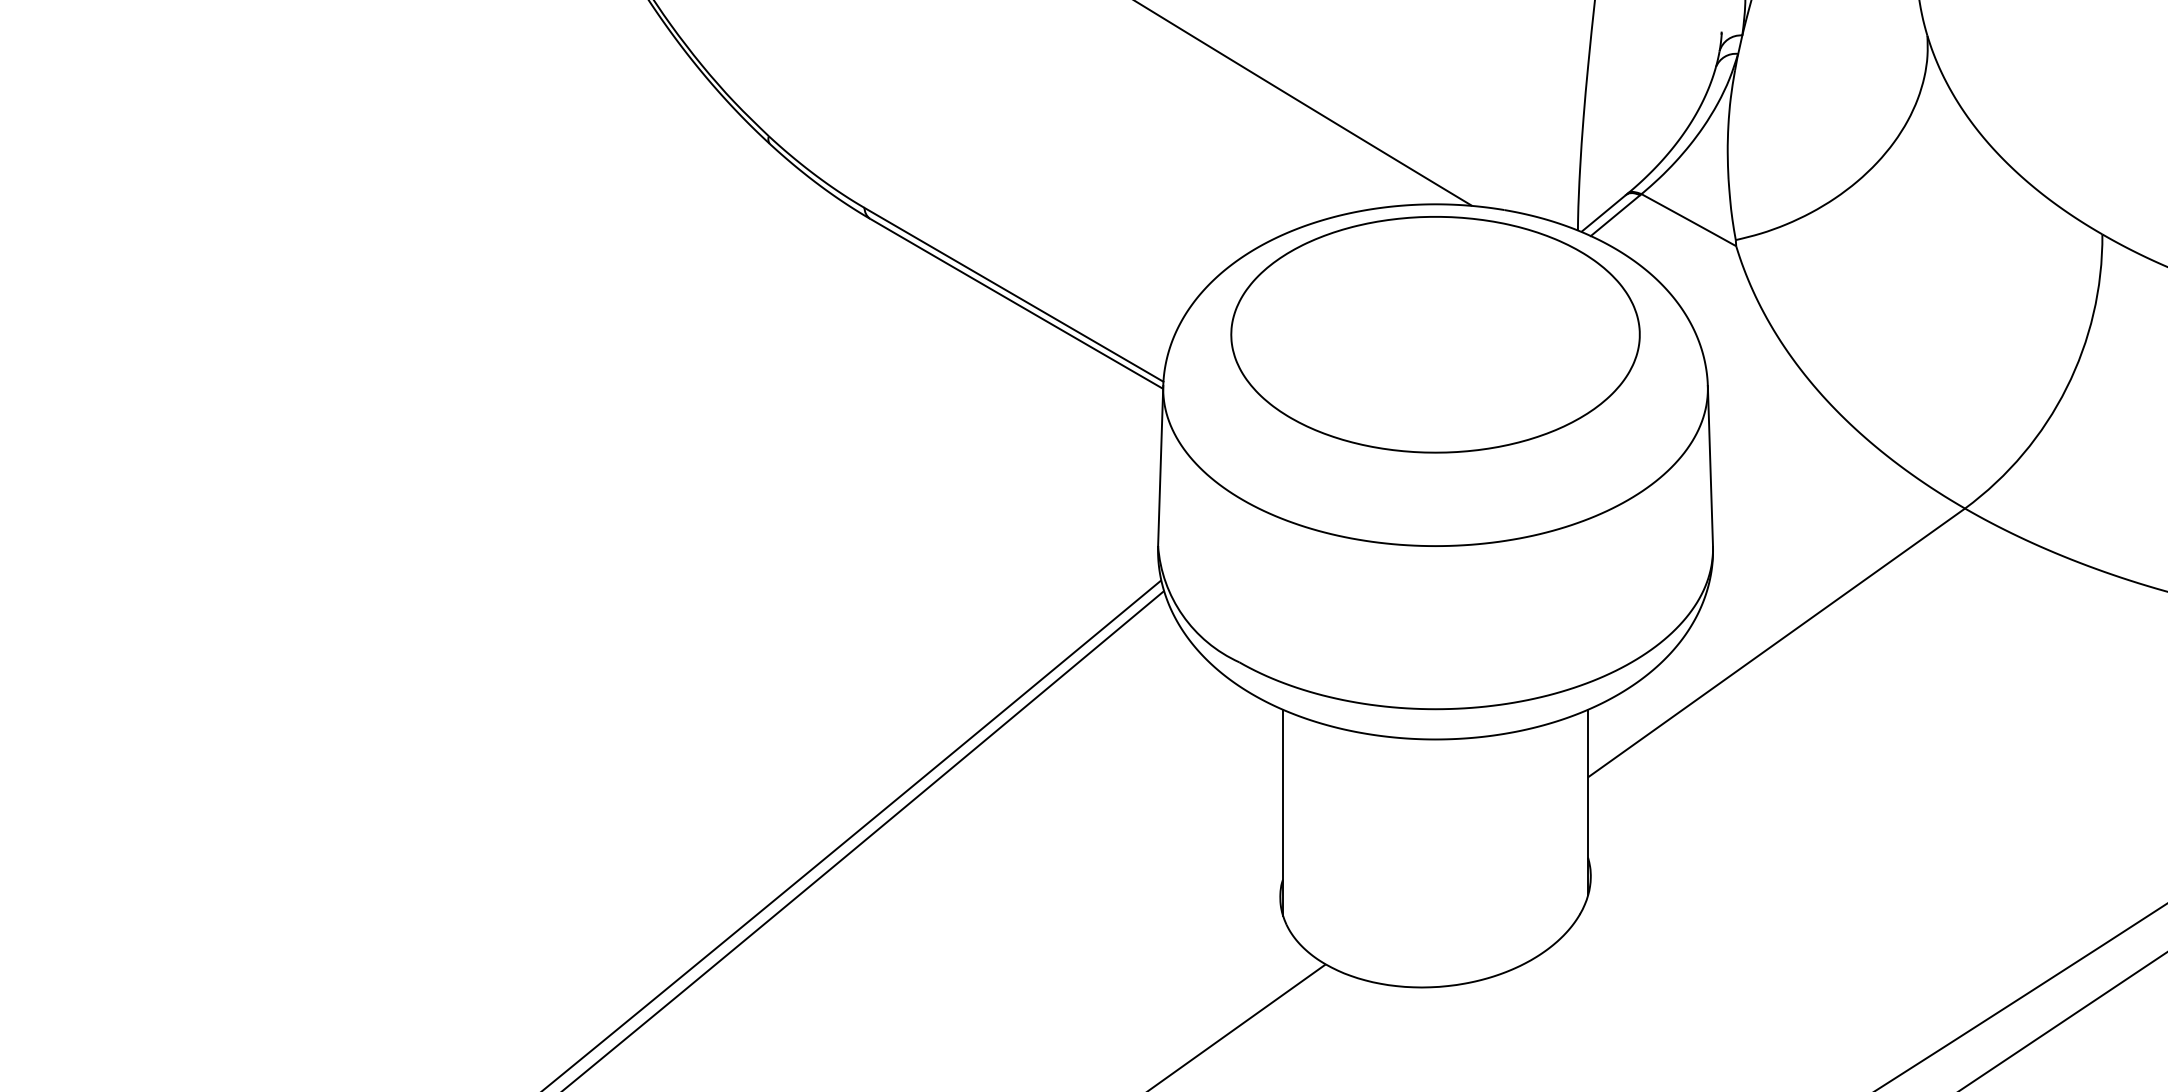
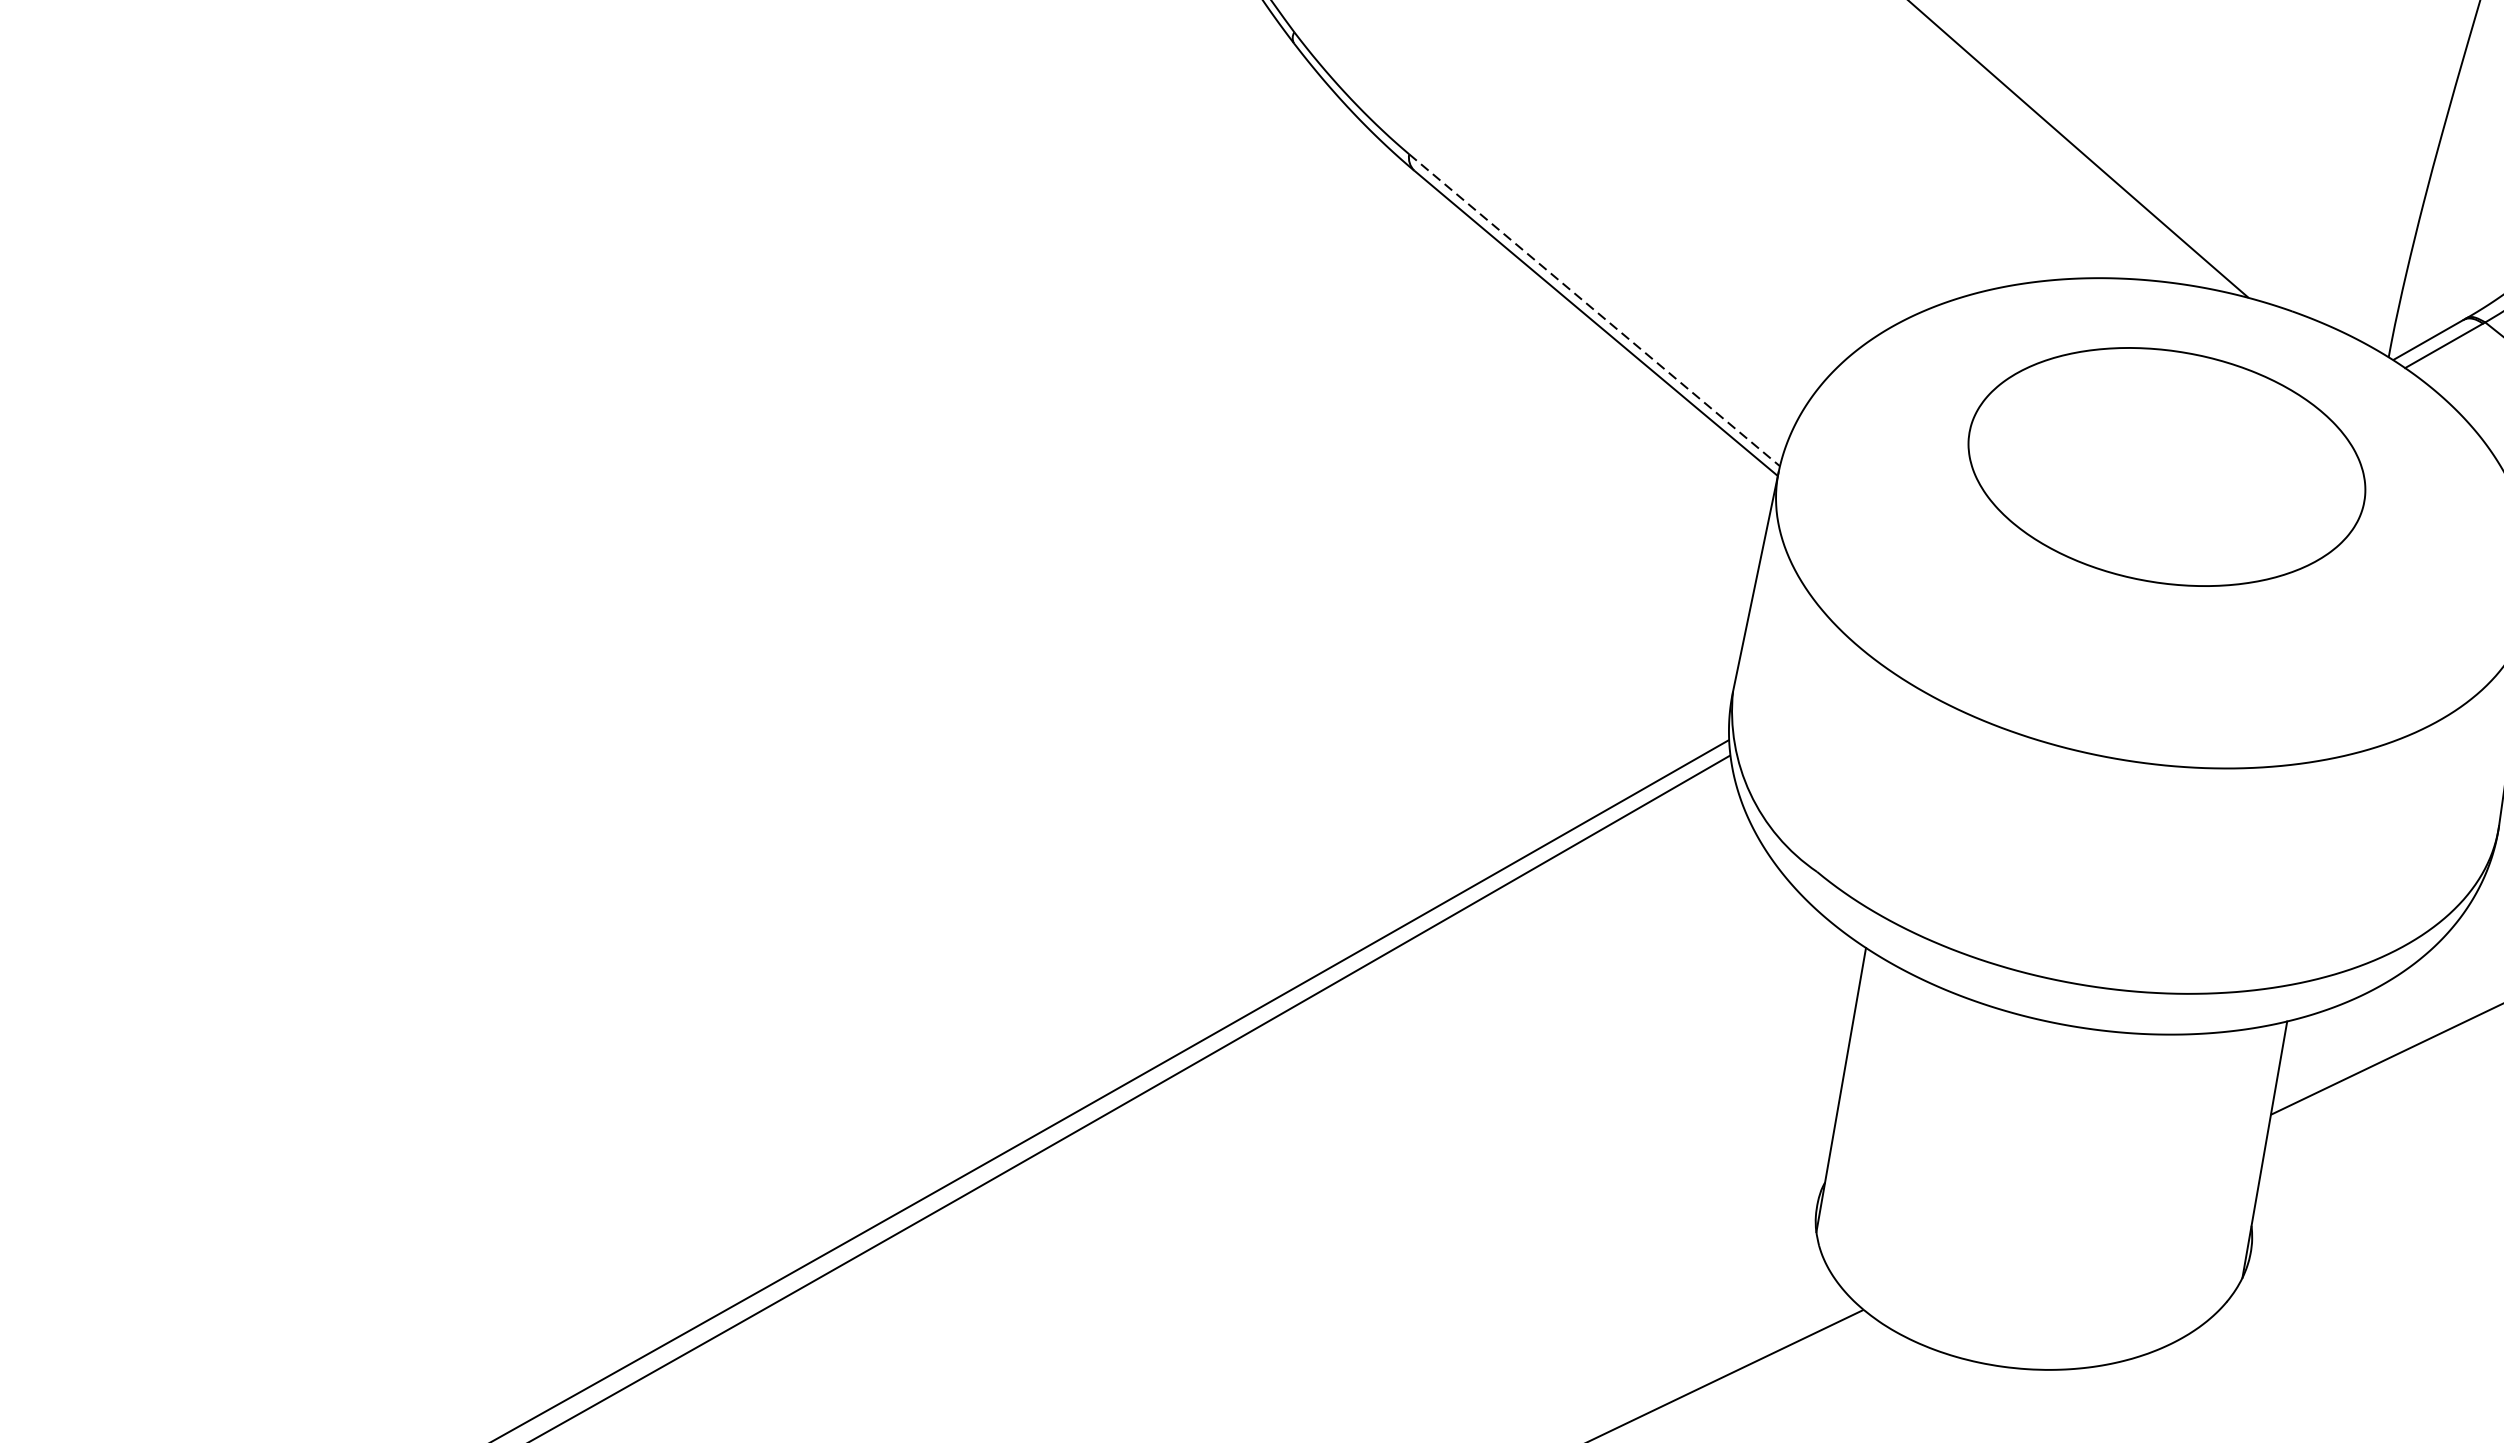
line: (1014, 294) -> (1595, 309), solid -> dashed
part: (1435, 334) -> (2166, 466), size x0.7

